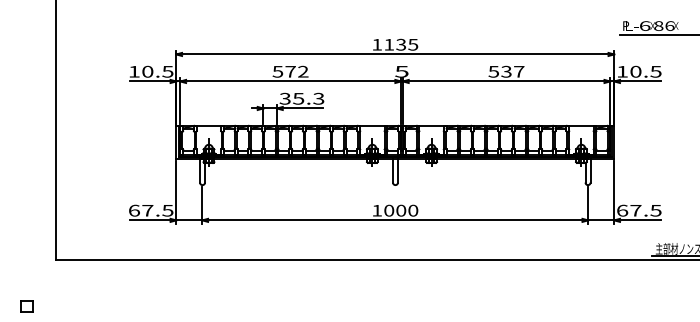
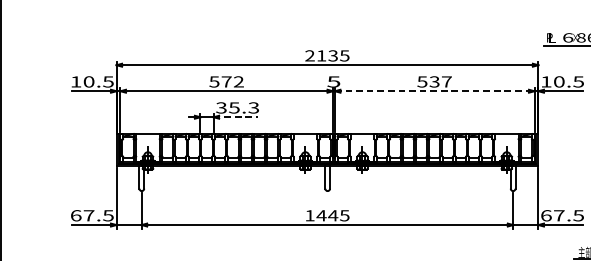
text: (377, 44) -> (310, 55), 1135 -> 2135
line: (506, 81) -> (434, 91), solid -> dashed
line: (300, 108) -> (236, 117), solid -> dashed
text: (400, 210) -> (332, 215), 1000 -> 1445

